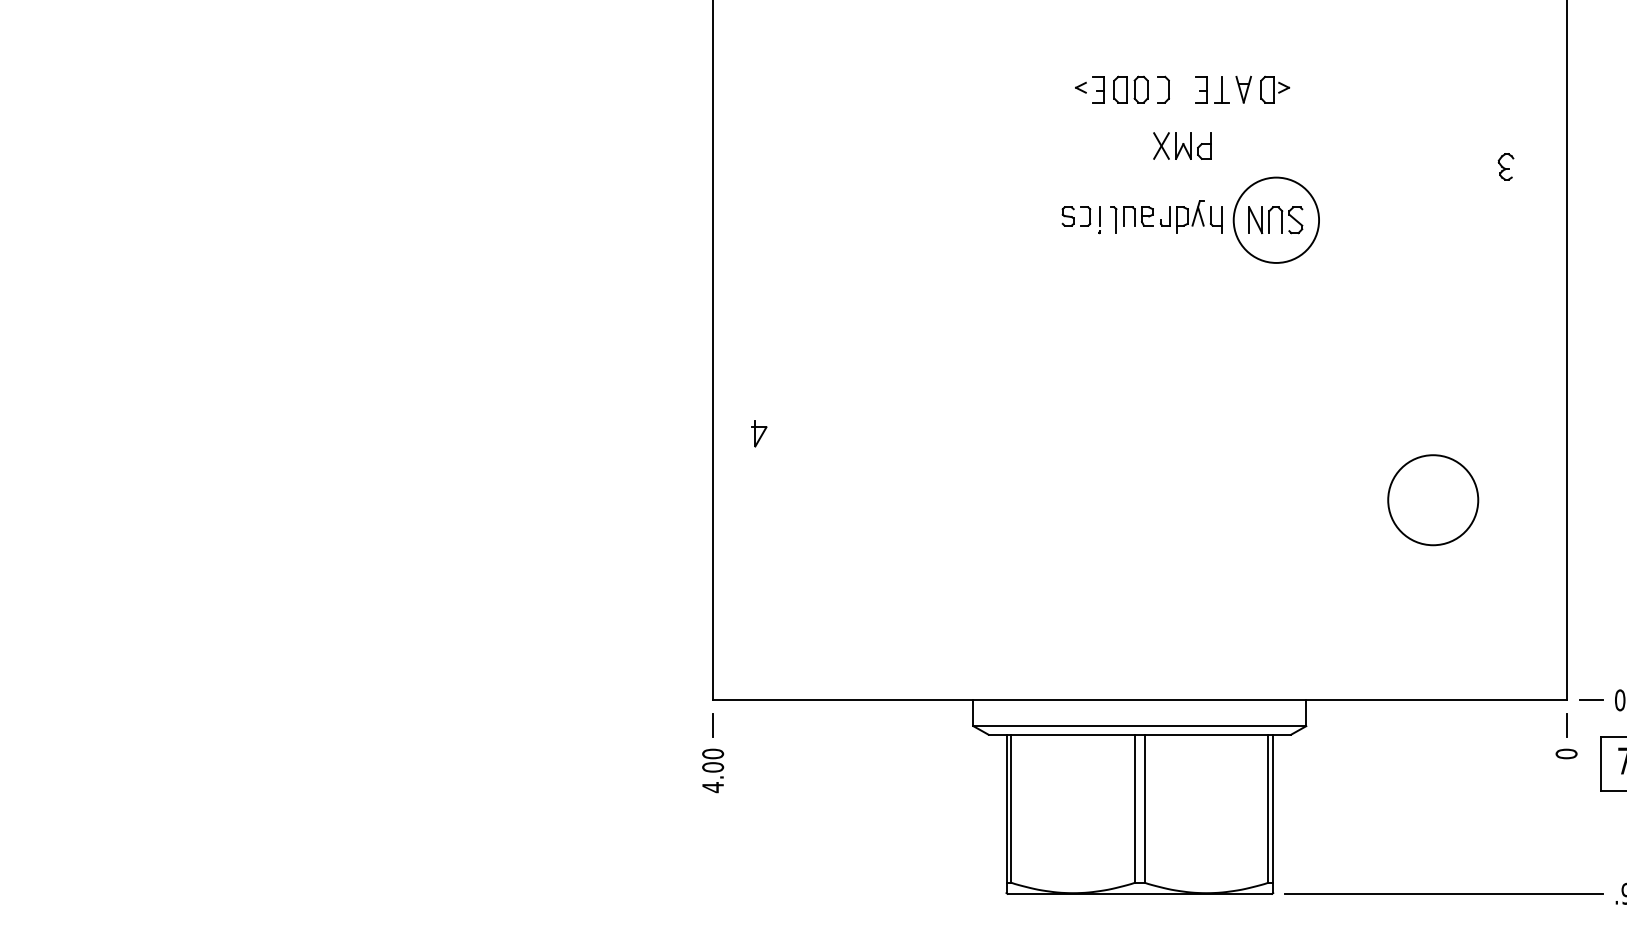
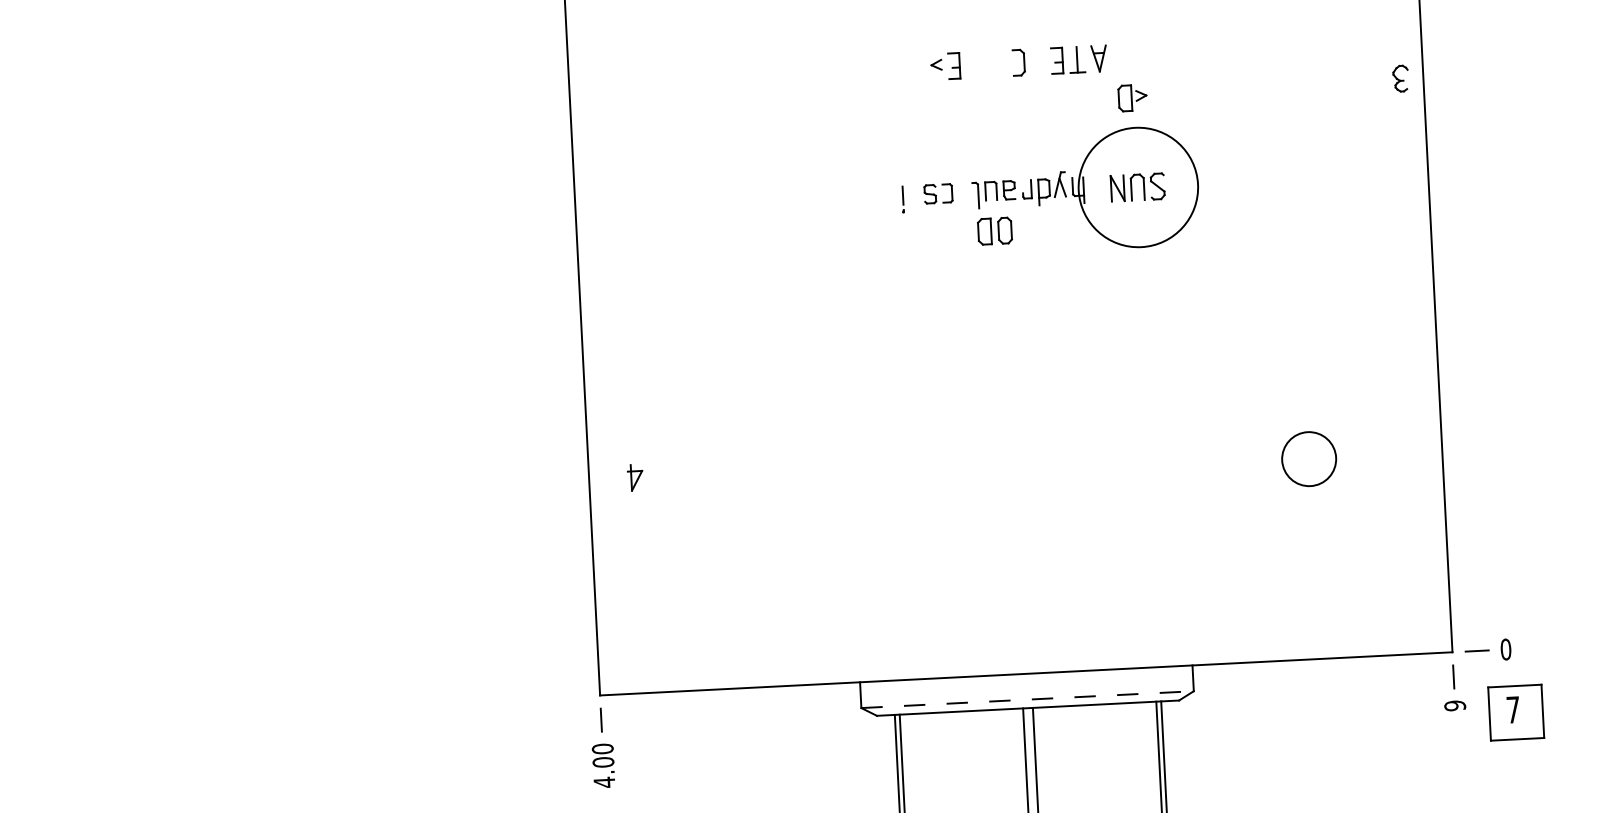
part: (1130, 89) -> (994, 231), moved
part: (1275, 89) -> (1132, 97), moved
part: (1182, 145) -> (1040, 117), removed
part: (1505, 166) -> (1400, 78), moved
circle: (1276, 219) -> (1138, 186), size x1.4
line: (1099, 220) -> (902, 199), moved
part: (759, 433) -> (635, 477), moved
circle: (1433, 500) -> (1309, 459), size x0.6
line: (1140, 726) -> (1028, 699), solid -> dashed
text: (1566, 753) -> (1455, 705), 0 -> 9

